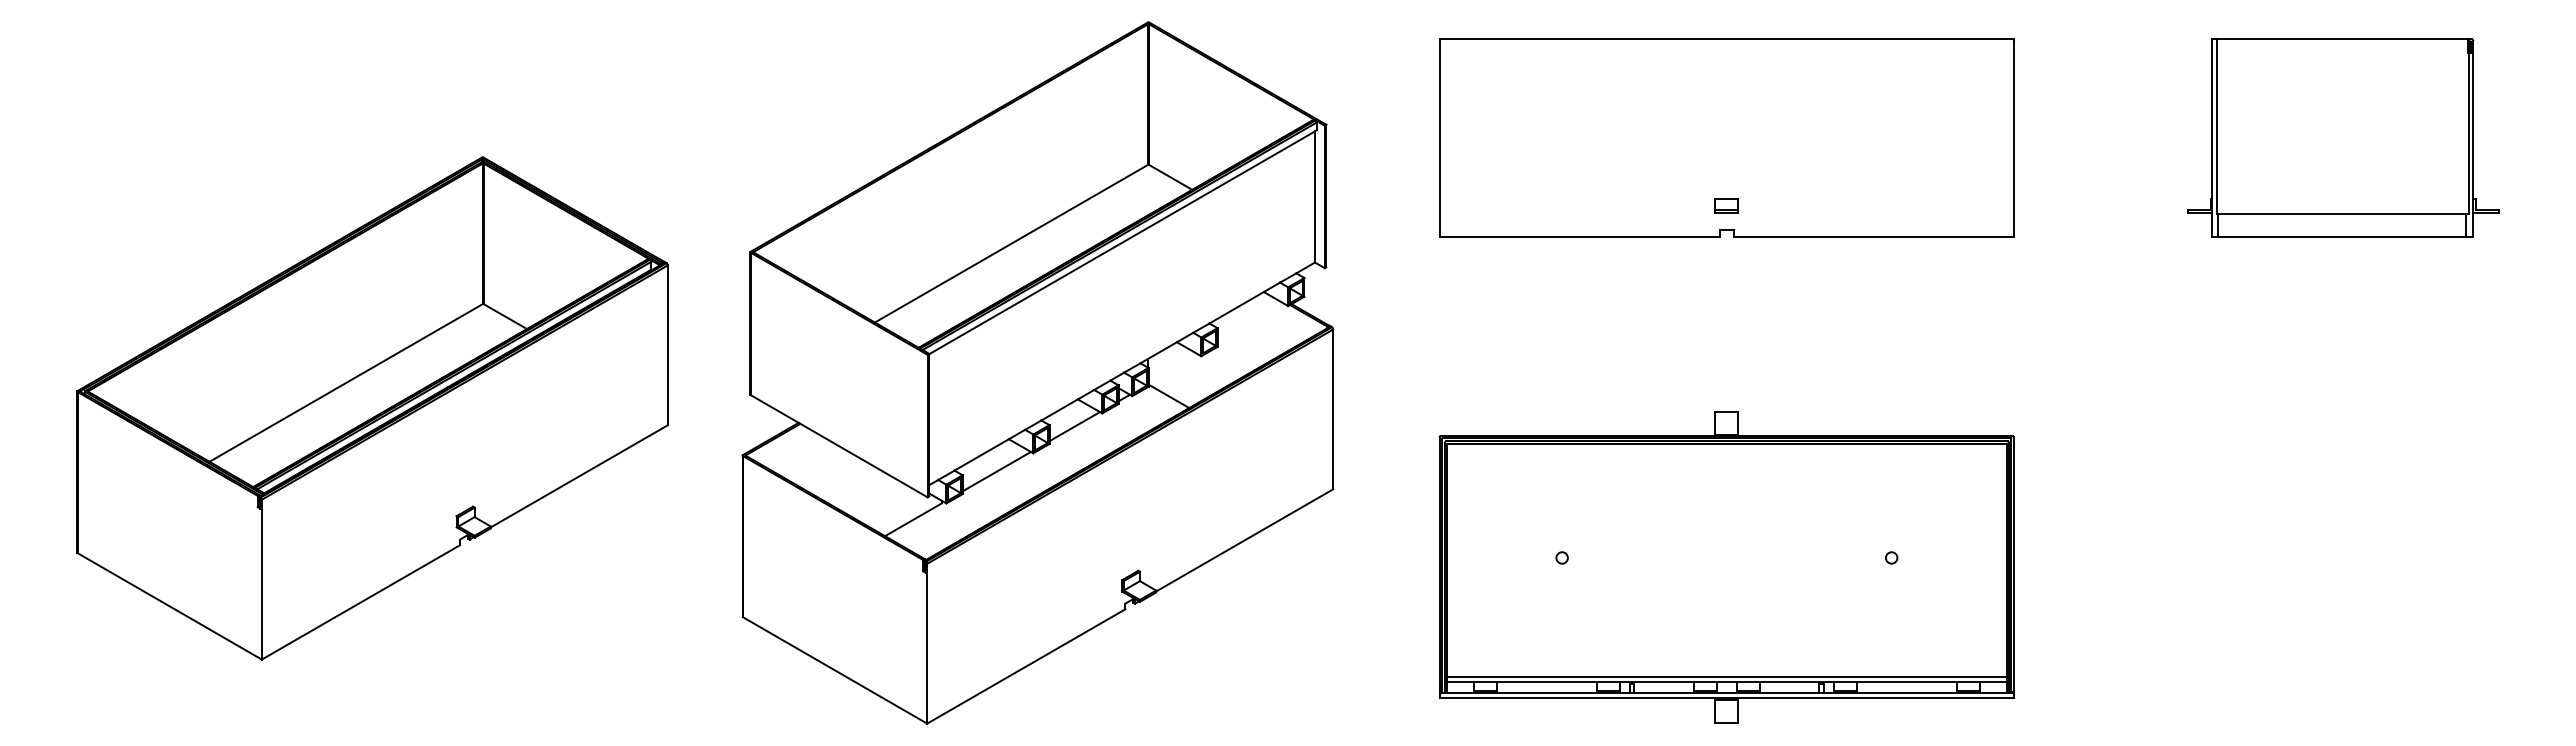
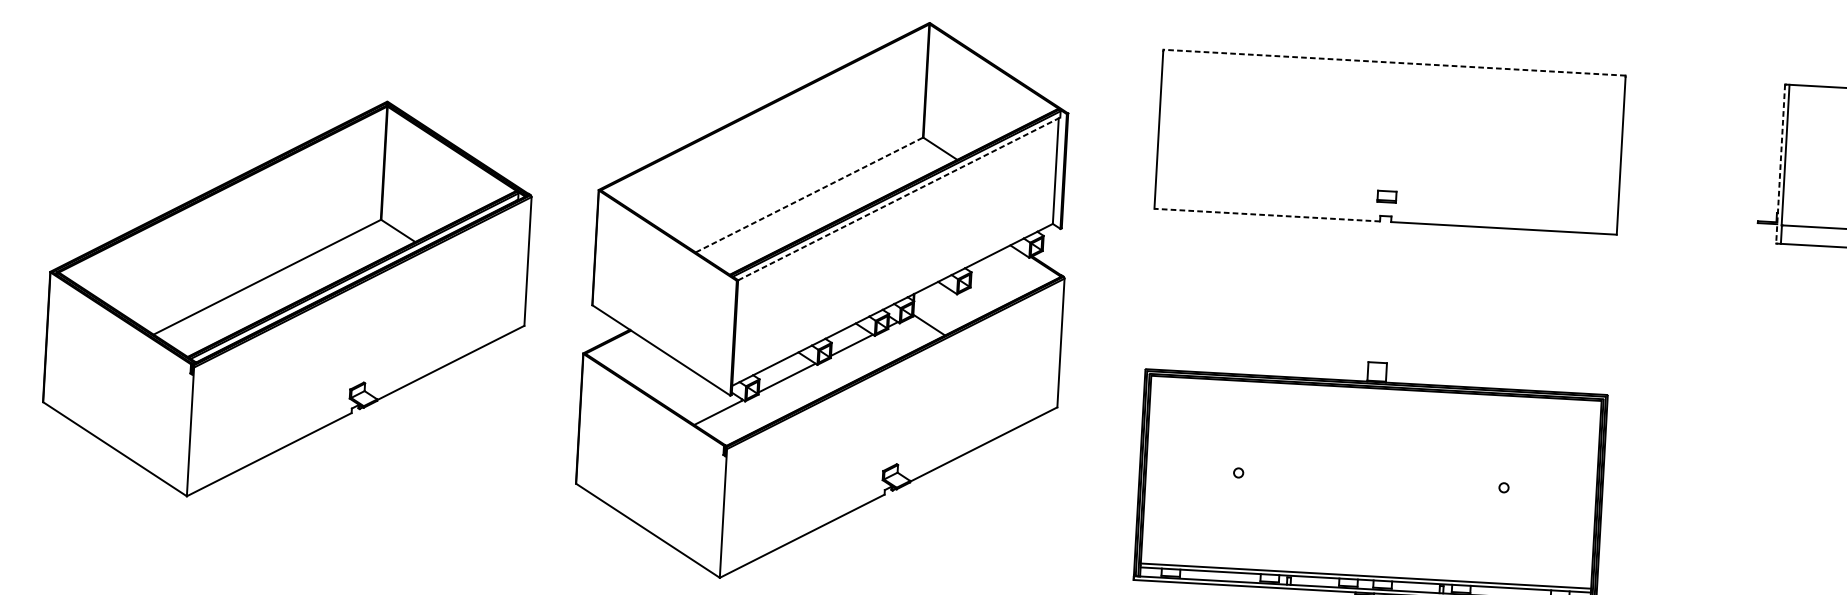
line: (1726, 39) -> (1394, 62), solid -> dashed
line: (2211, 138) -> (1780, 164), solid -> dashed
line: (1579, 236) -> (1267, 214), solid -> dashed
line: (1123, 242) -> (899, 199), solid -> dashed
line: (1011, 243) -> (809, 194), solid -> dashed

